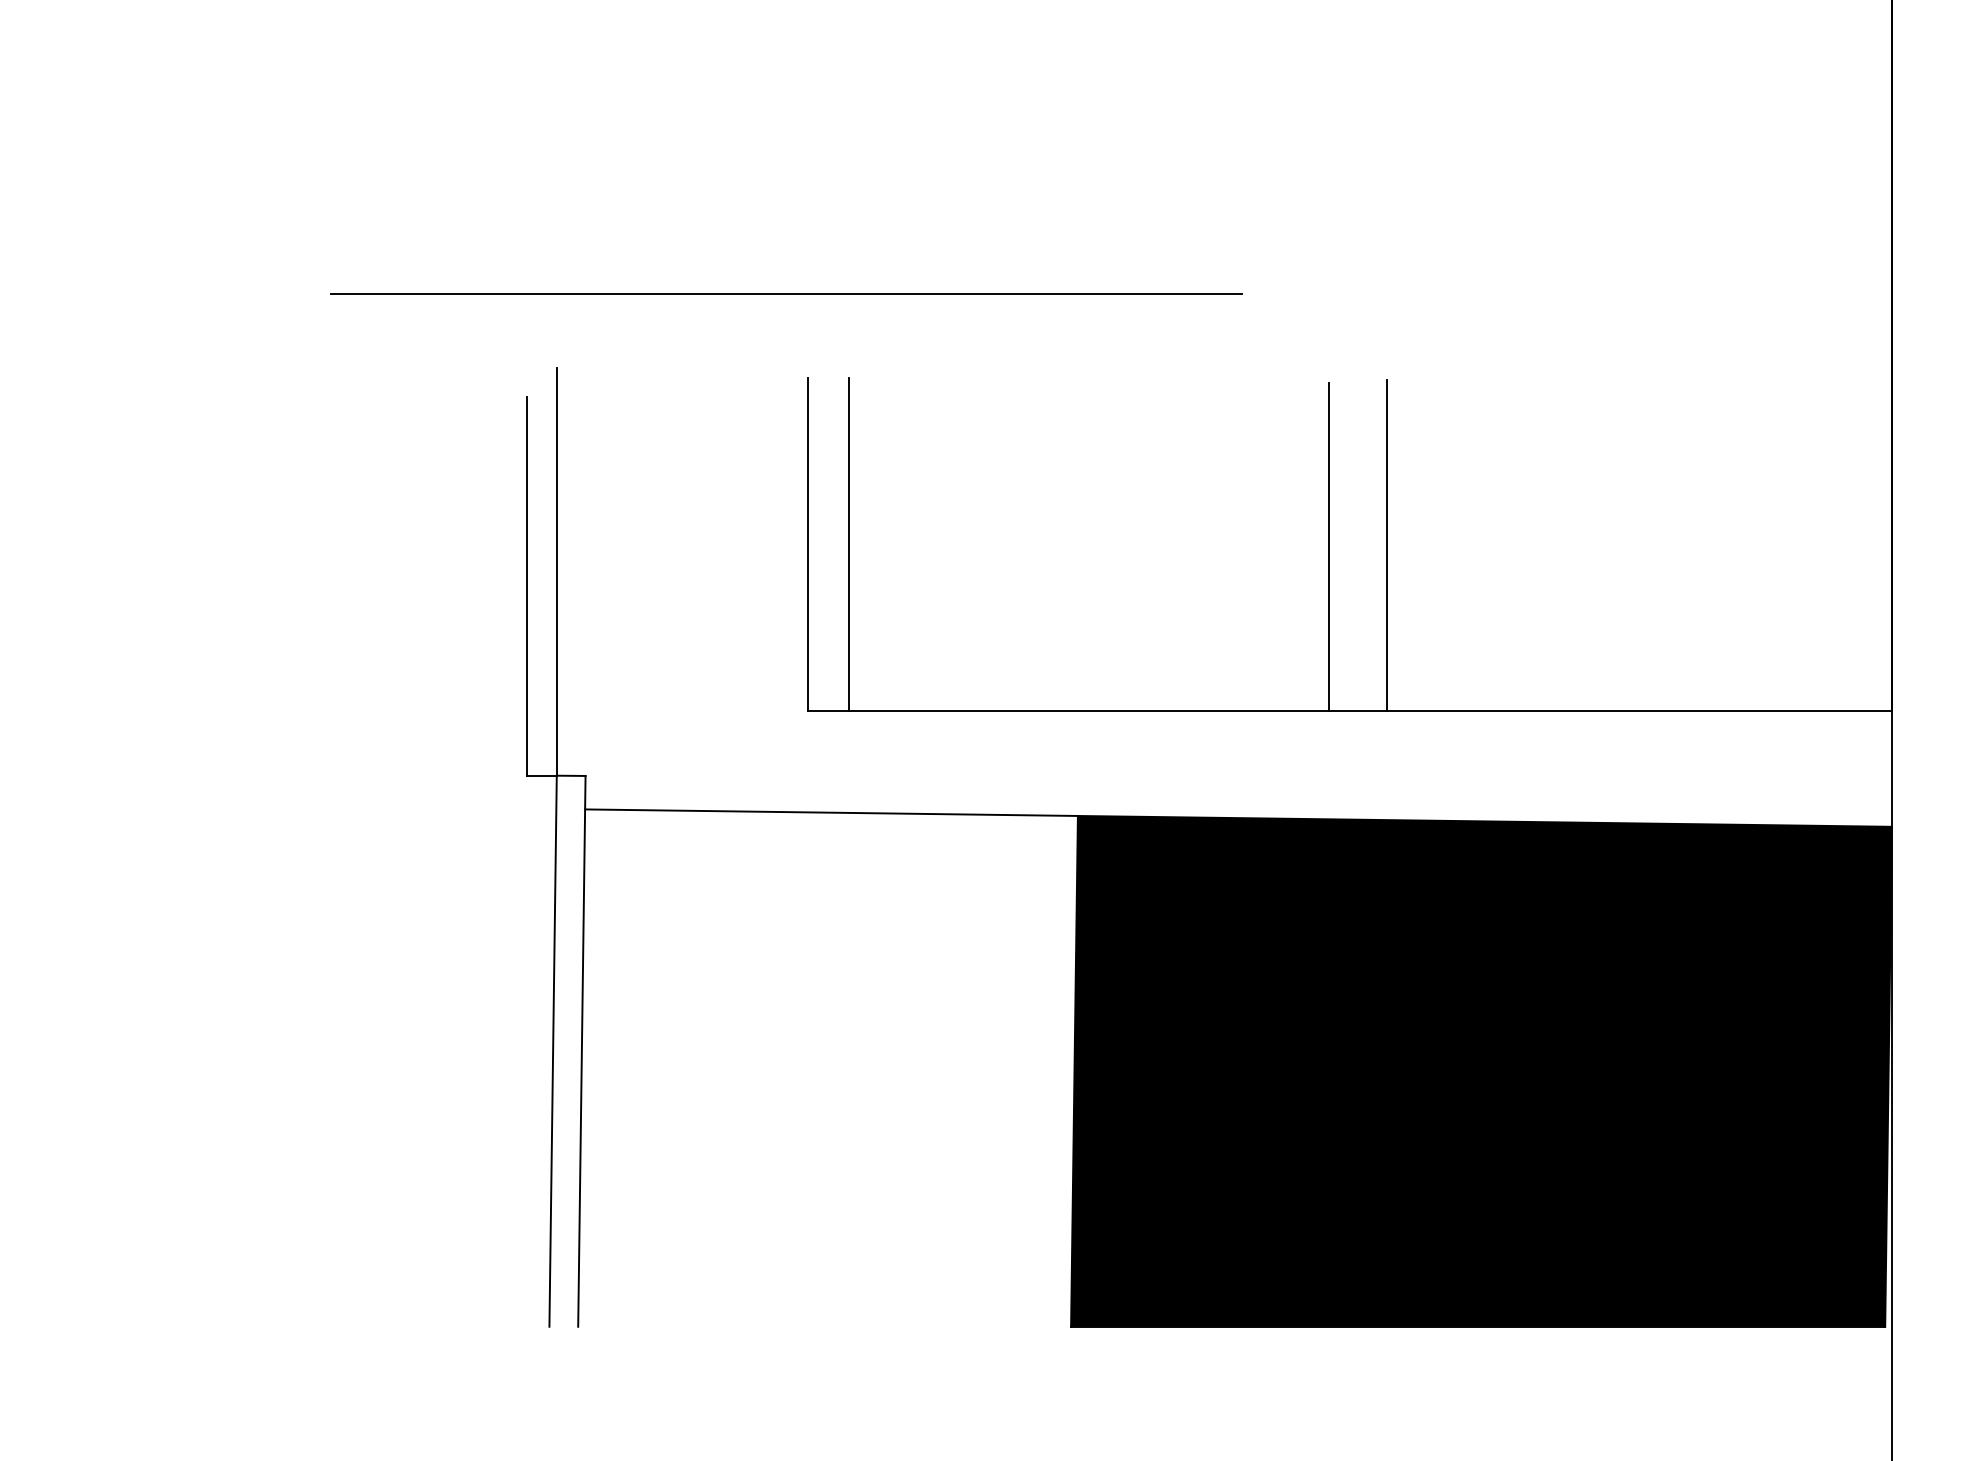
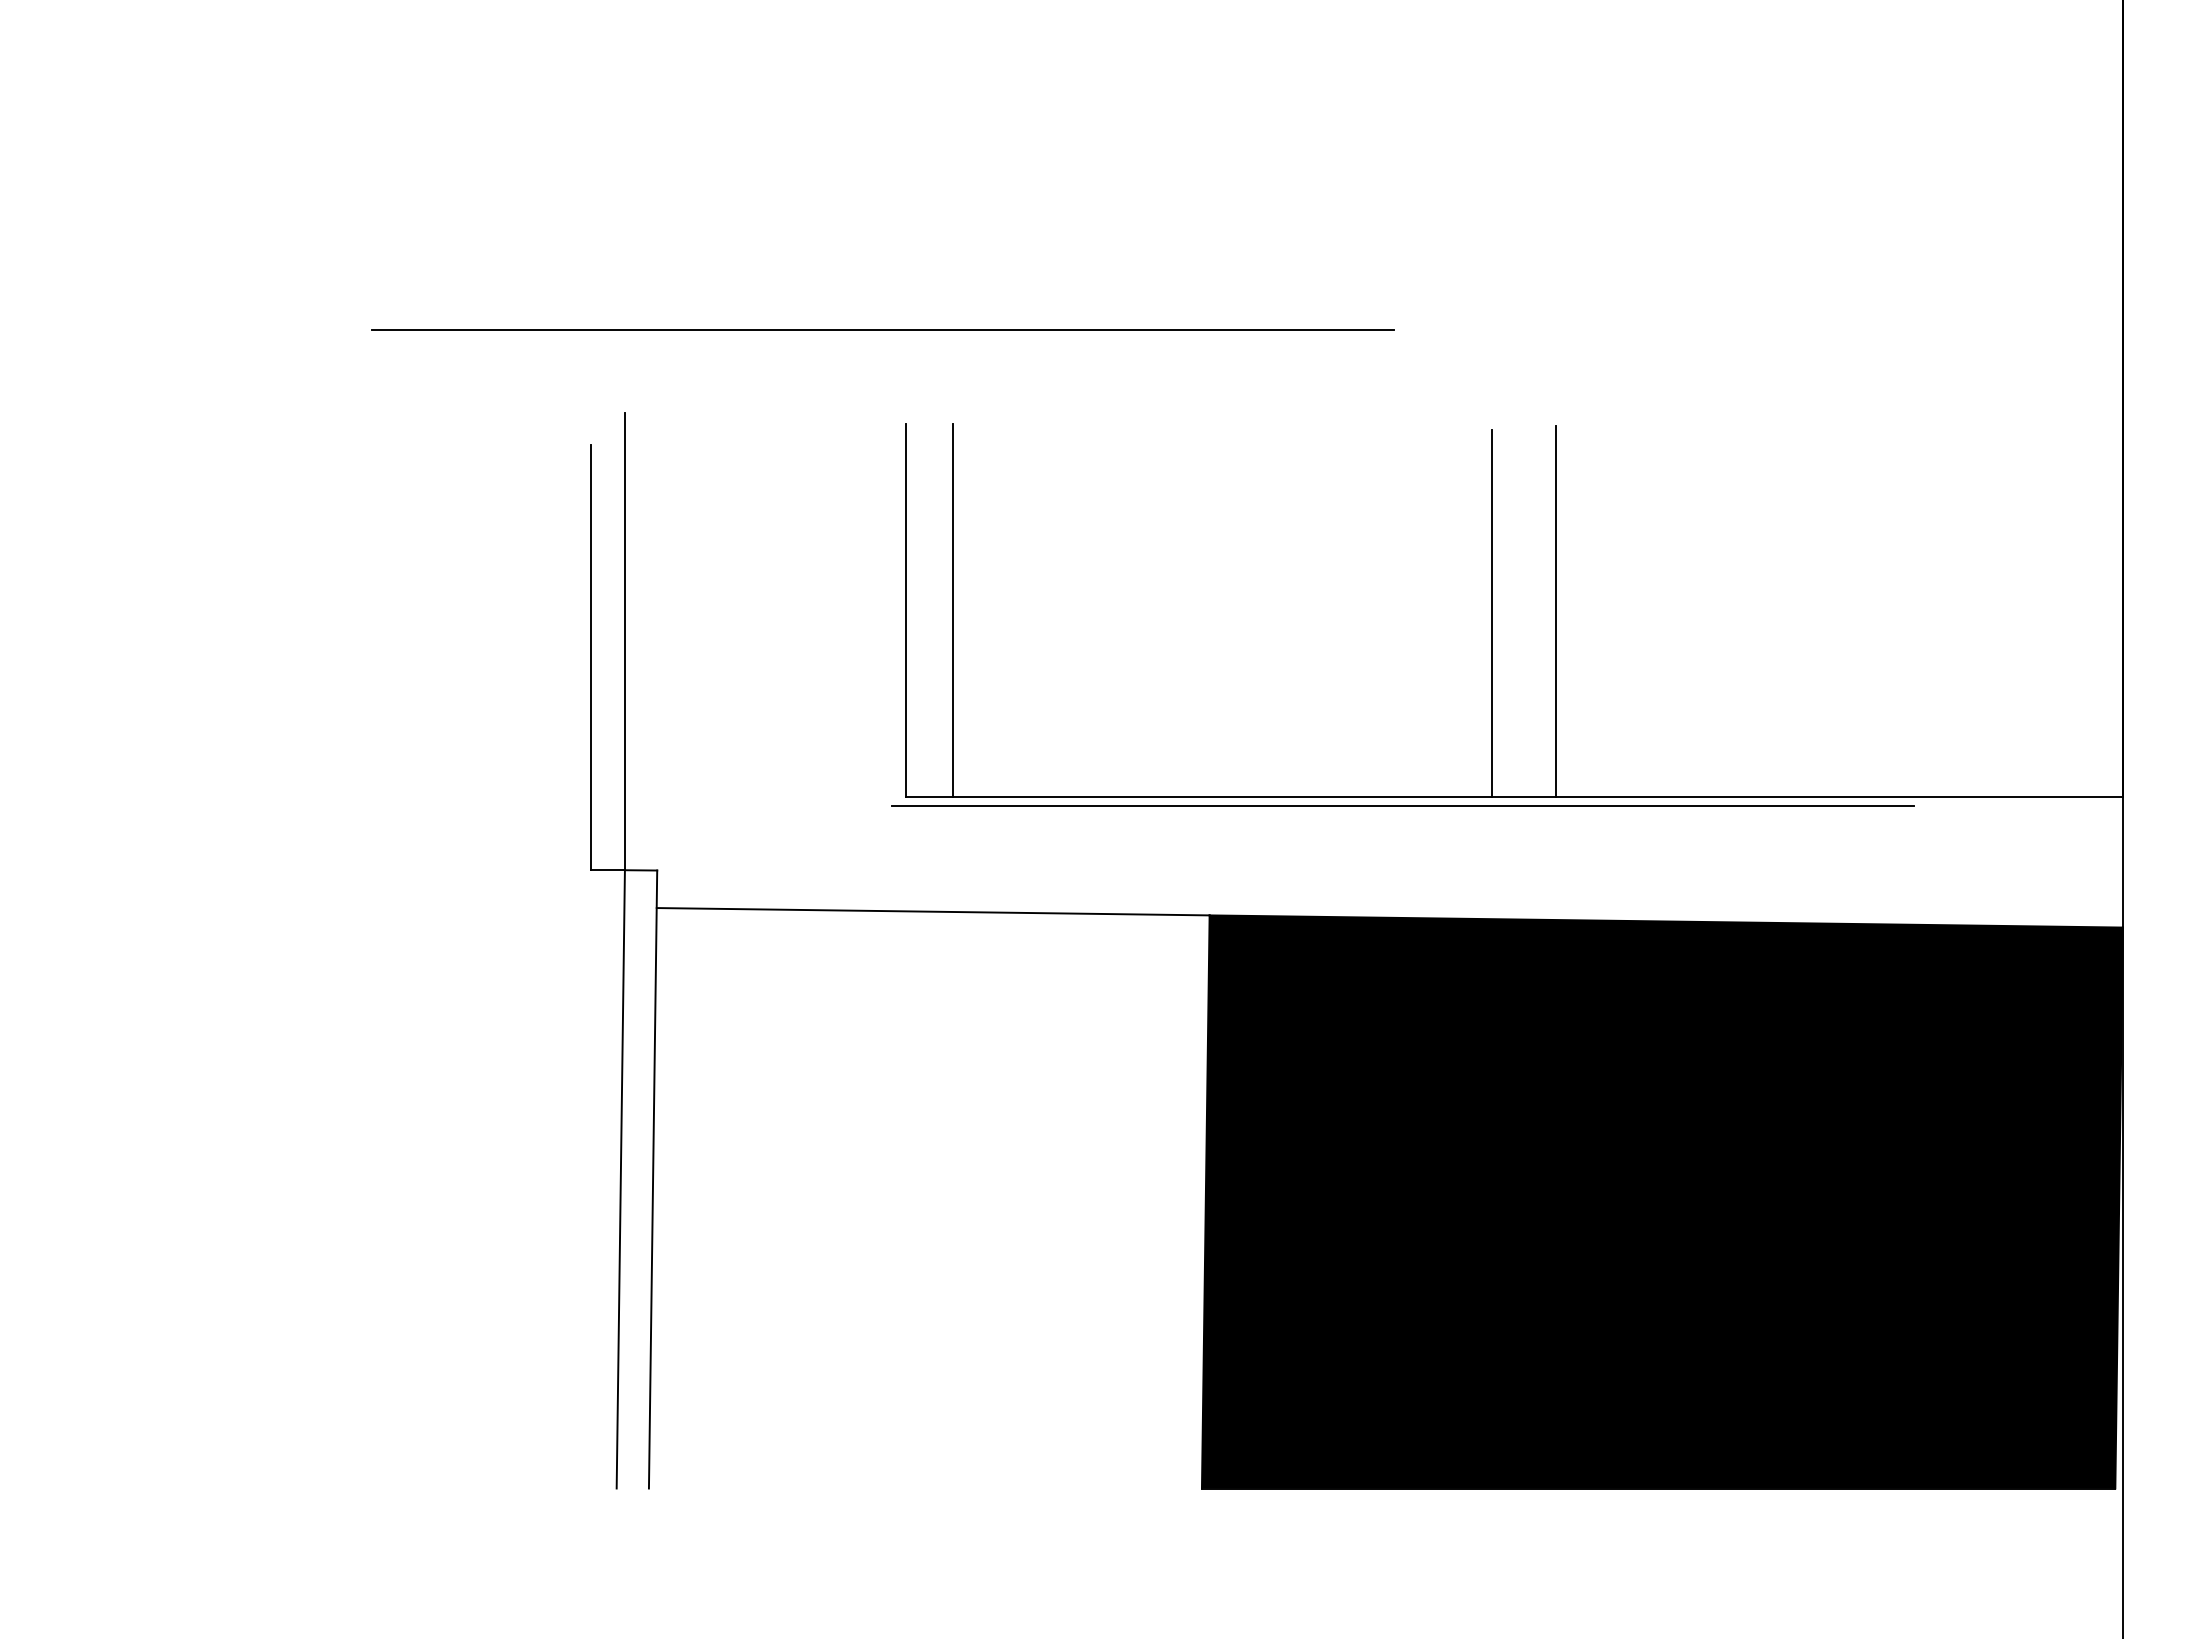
line: (1249, 718) -> (1402, 805), added

